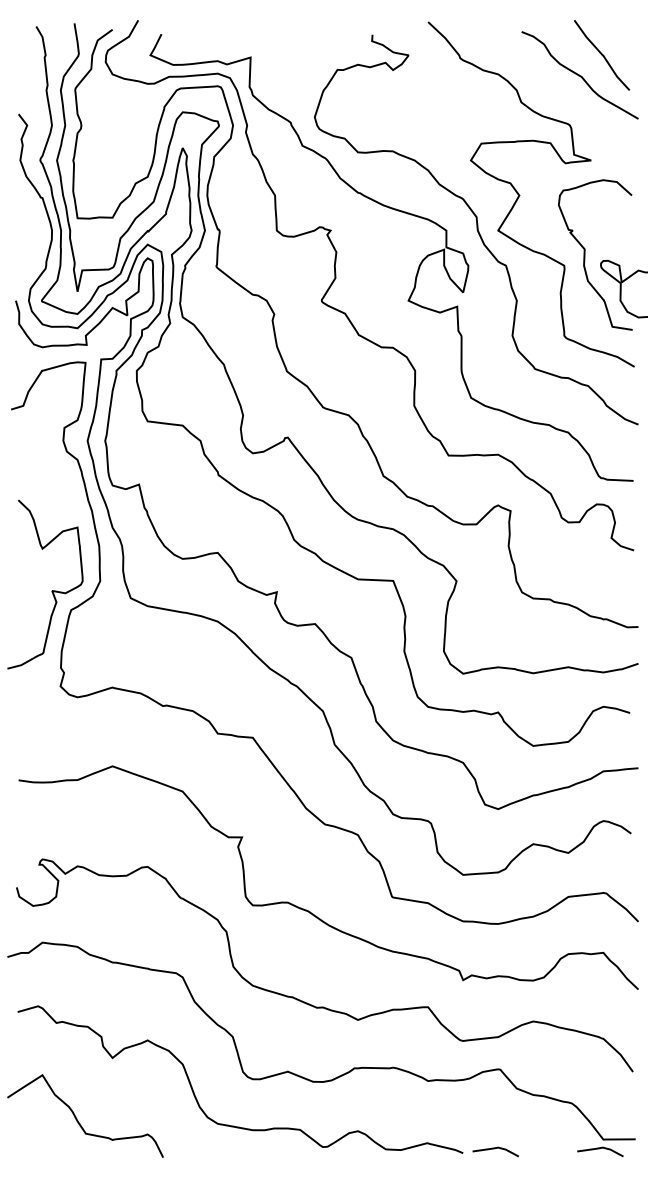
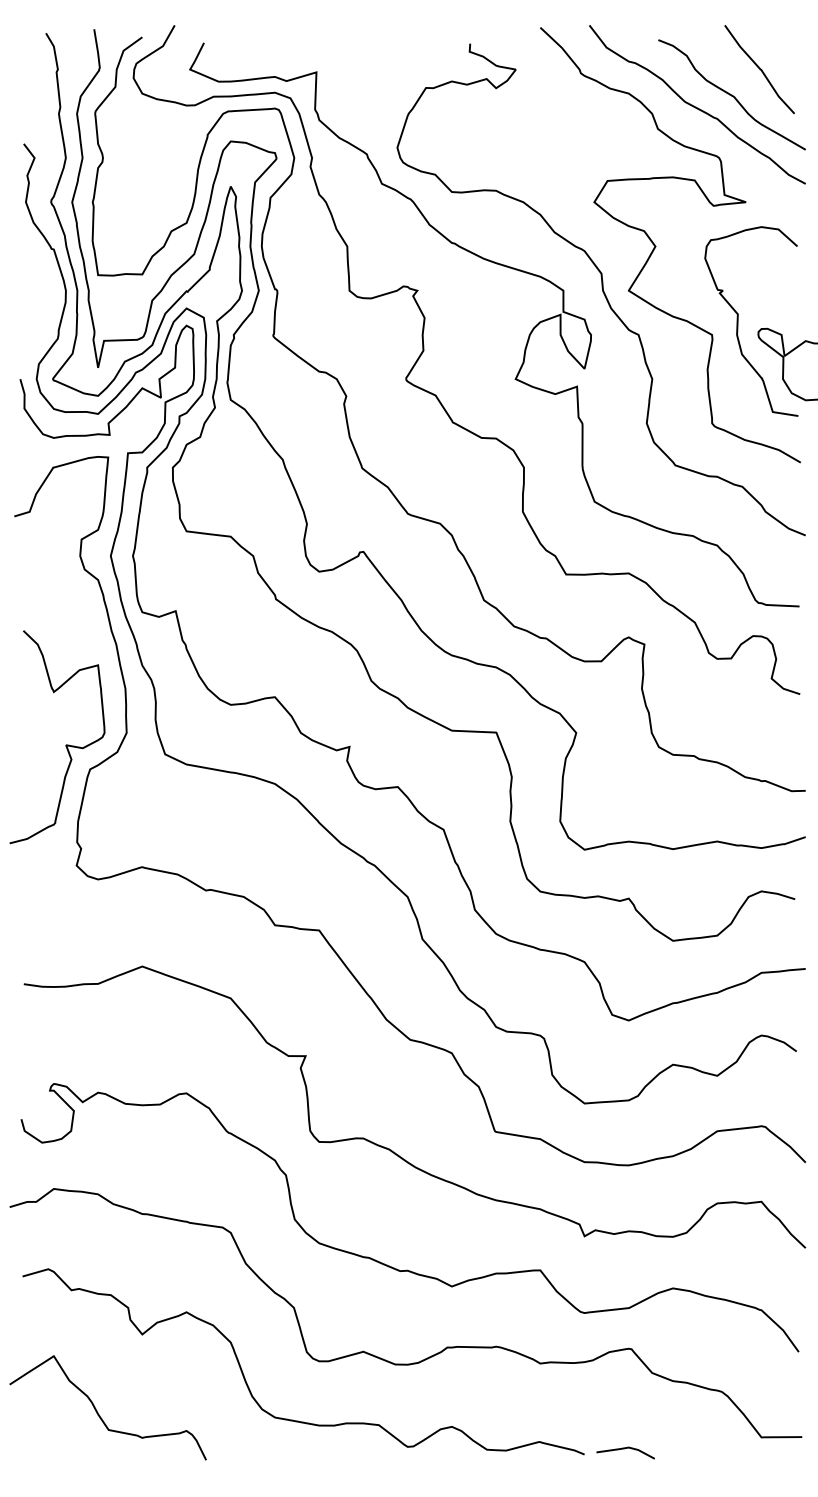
curve: (551, 84) -> (696, 106), added
line: (599, 1149) -> (756, 1449), removed

